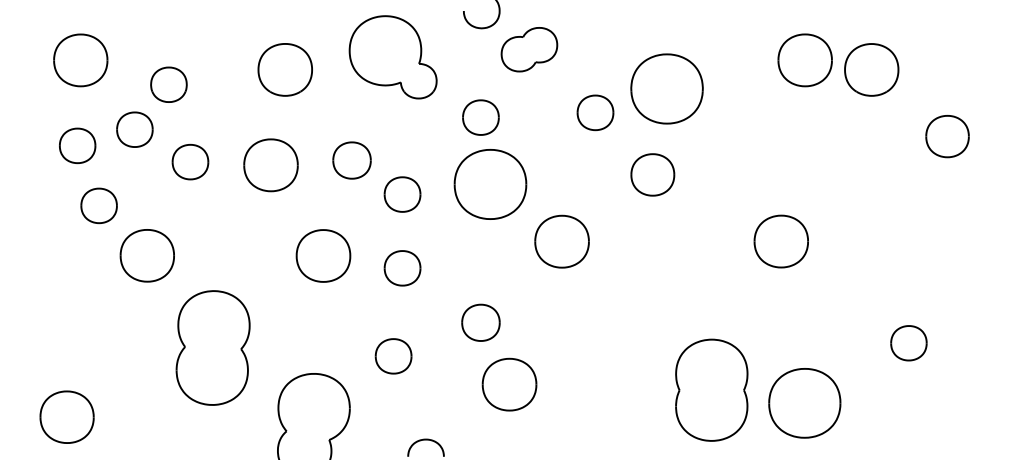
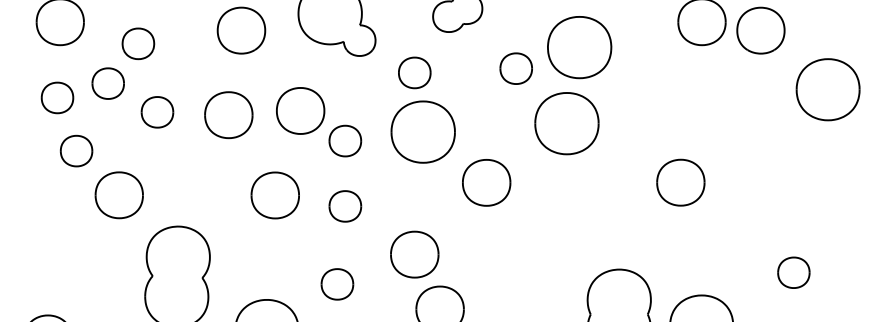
part: (947, 136) -> (828, 89), size x1.67
part: (351, 160) -> (300, 110), size x1.43
part: (652, 174) -> (566, 123), size x1.67
part: (480, 322) -> (414, 254), size x1.43

